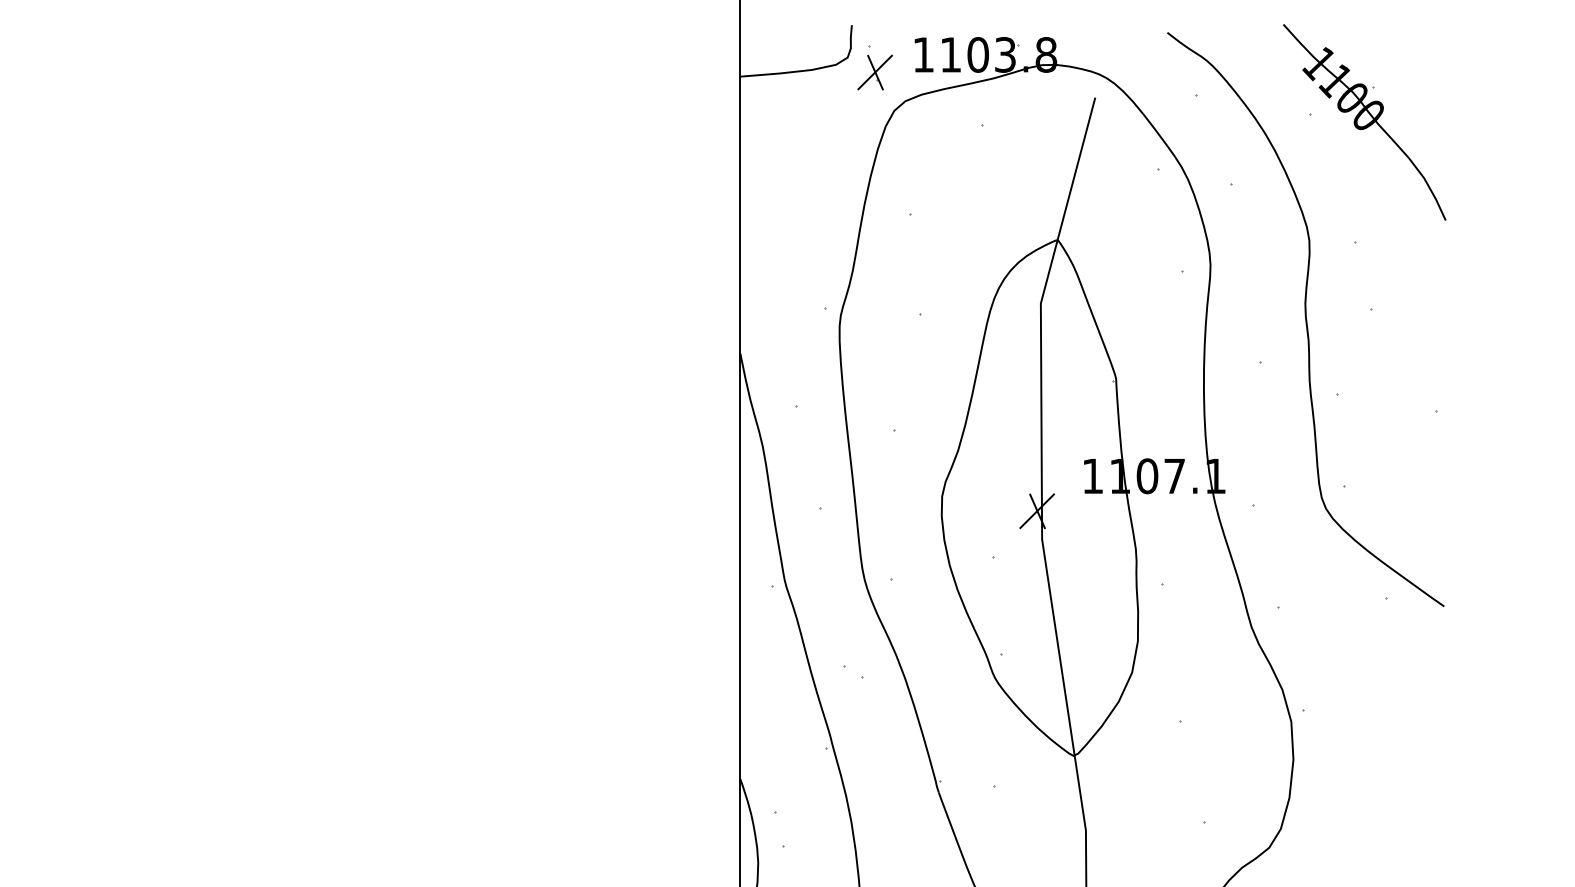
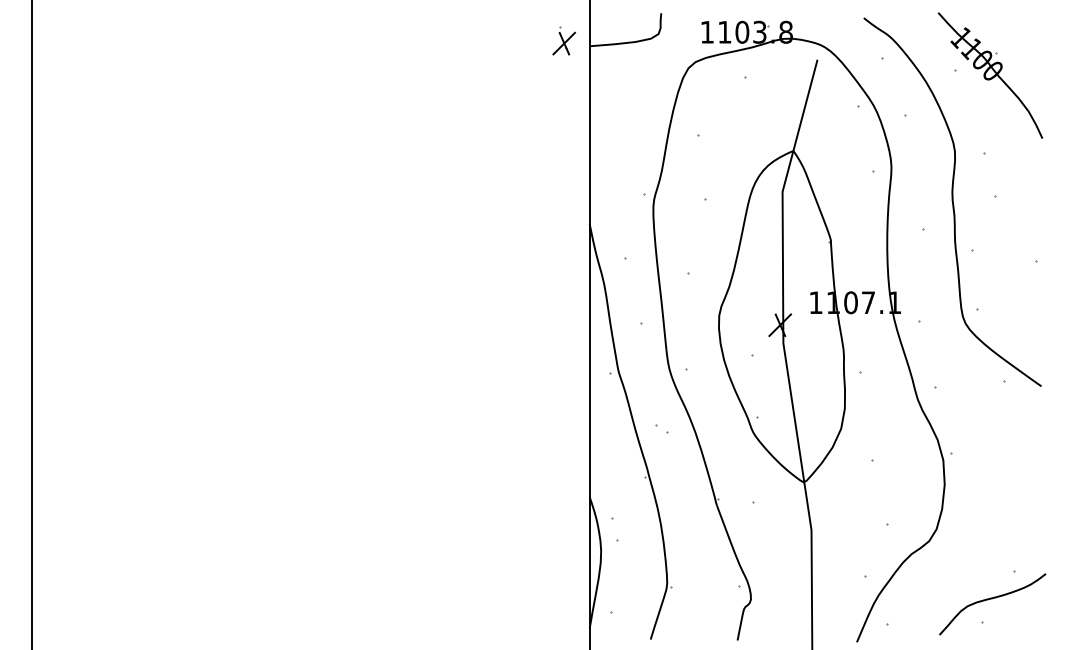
part: (874, 67) -> (563, 40), moved

